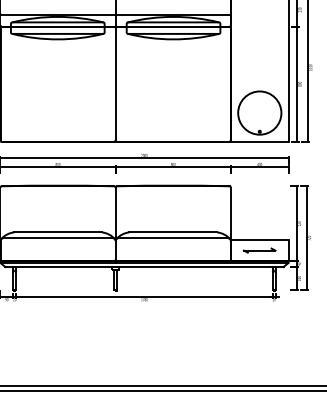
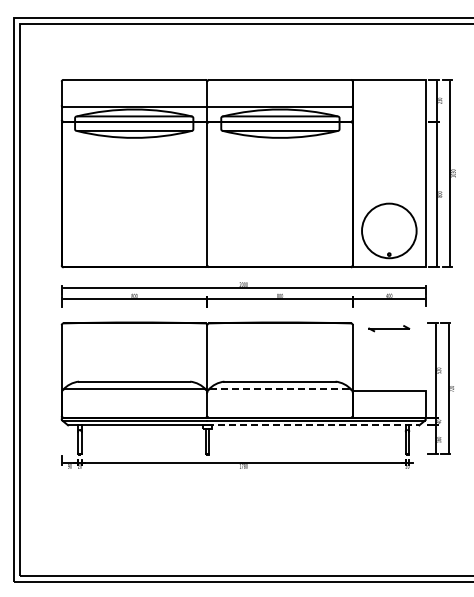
line: (172, 237) -> (279, 388), solid -> dashed
part: (259, 250) -> (389, 328), moved
line: (199, 267) -> (313, 425), solid -> dashed

